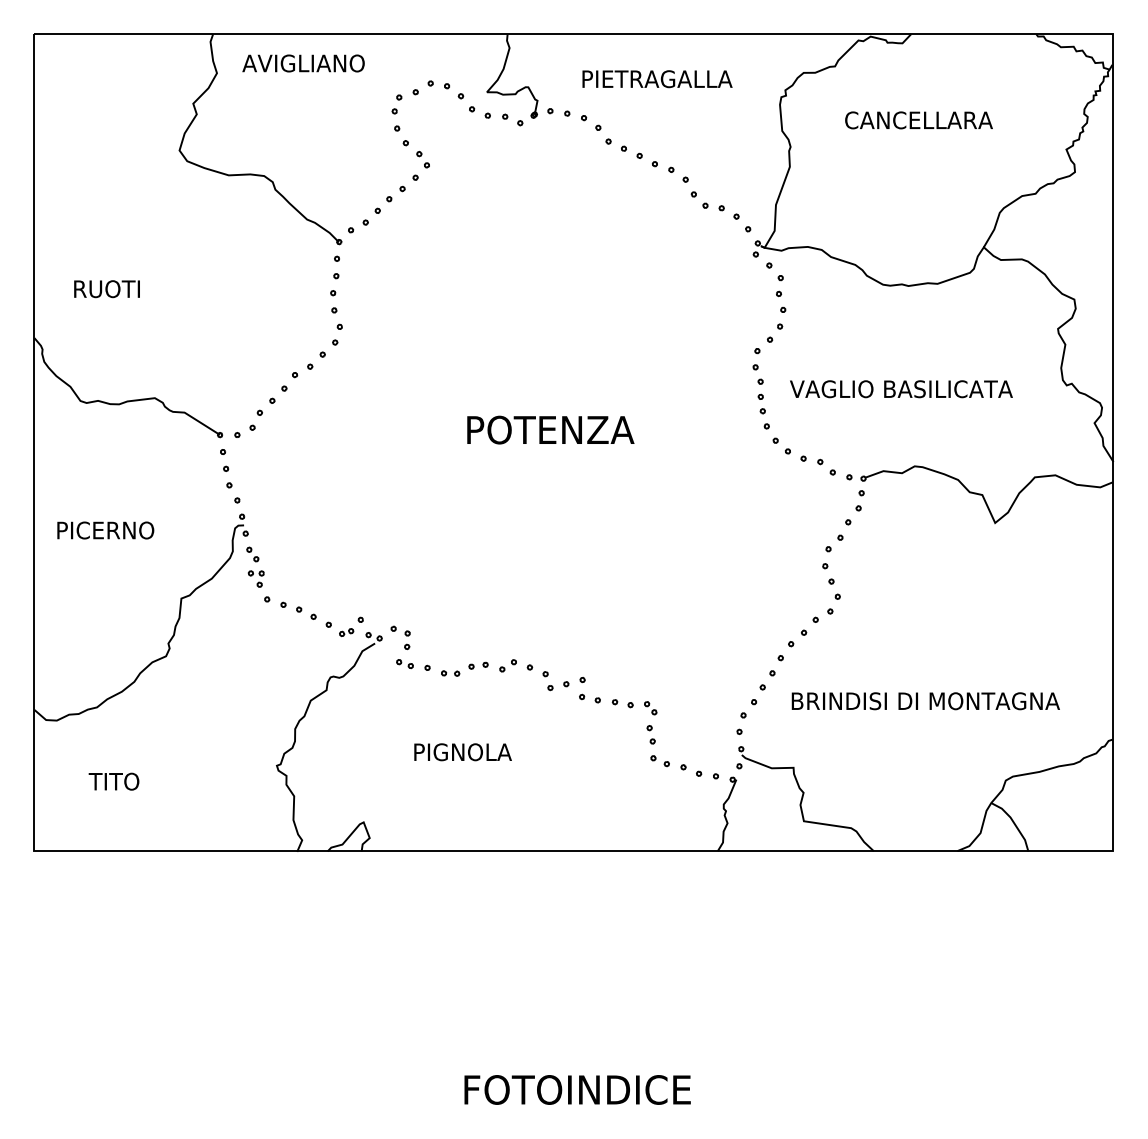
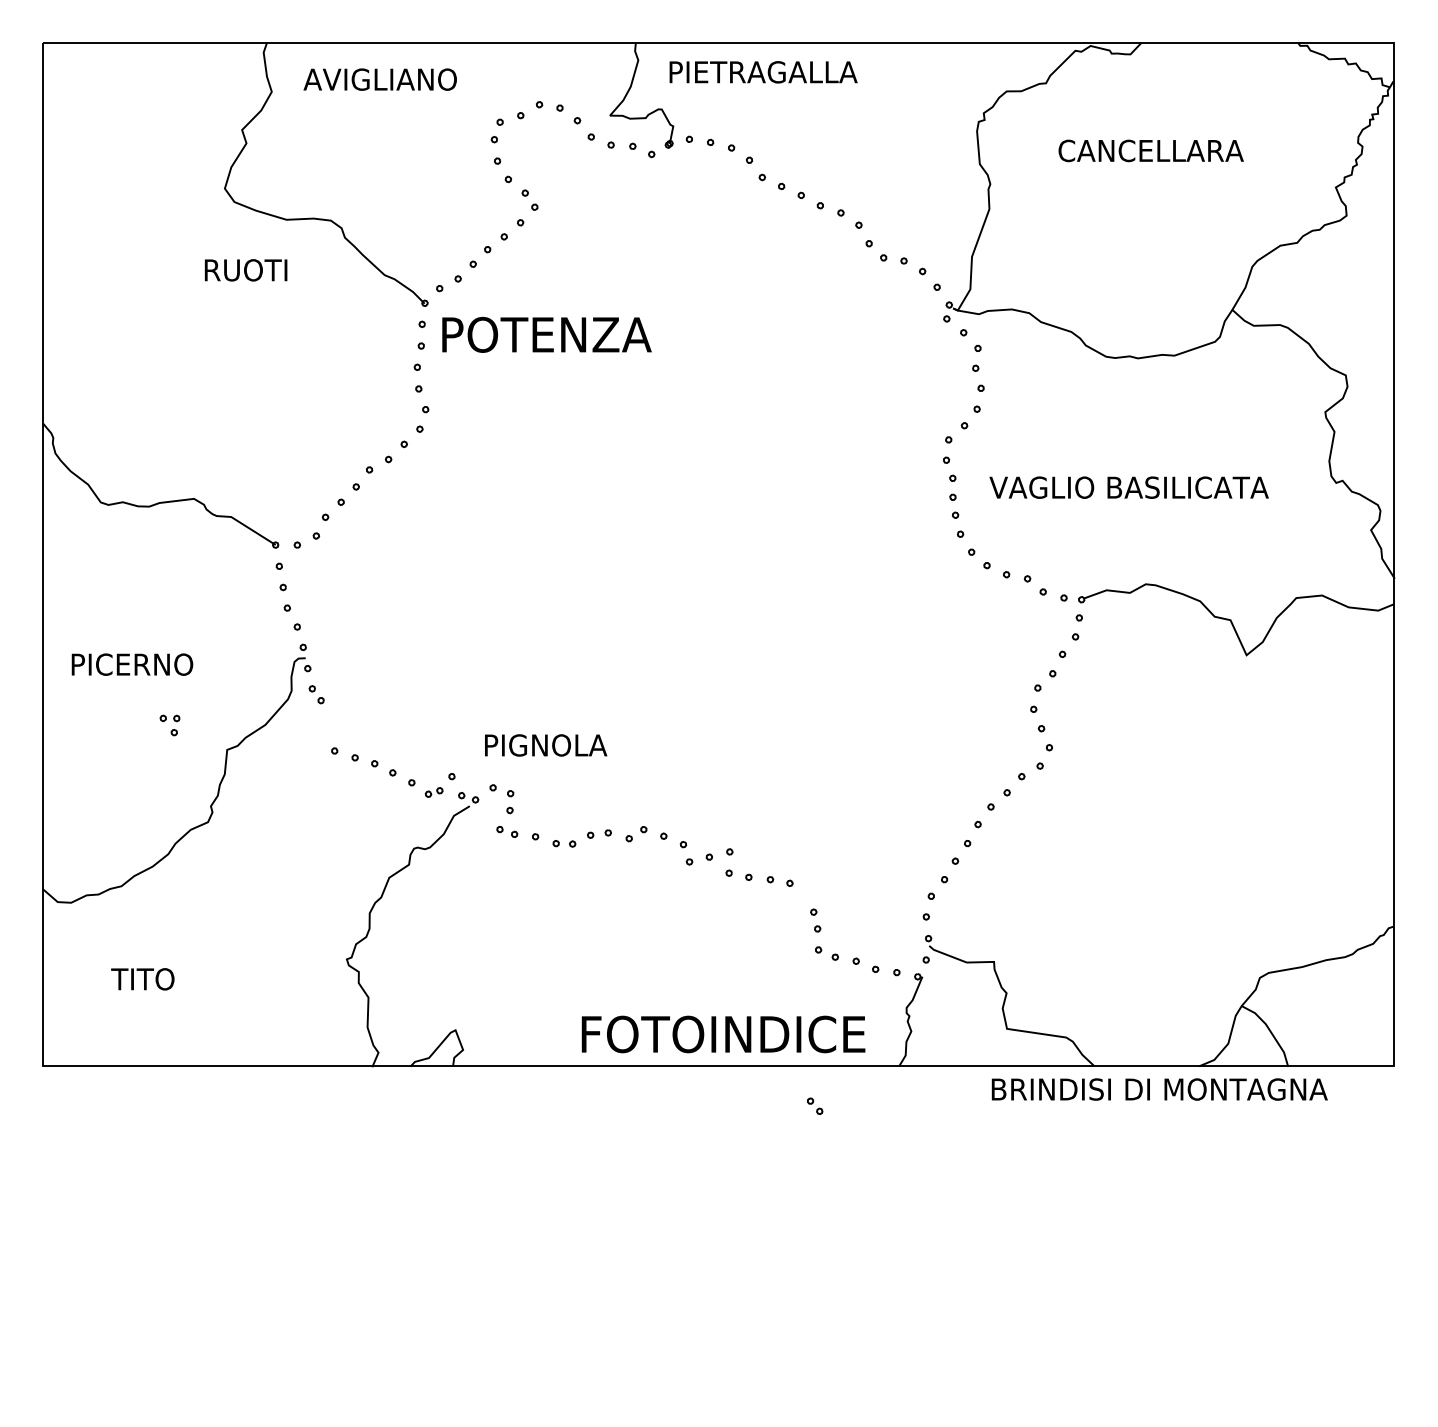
text: (657, 79) -> (763, 72), moved
text: (106, 289) -> (245, 270), moved
text: (550, 429) -> (546, 334), moved
part: (255, 579) -> (169, 725), moved
text: (925, 701) -> (1159, 1089), moved
part: (651, 707) -> (815, 1105), moved
text: (463, 752) -> (546, 745), moved
text: (577, 1089) -> (723, 1034), moved

